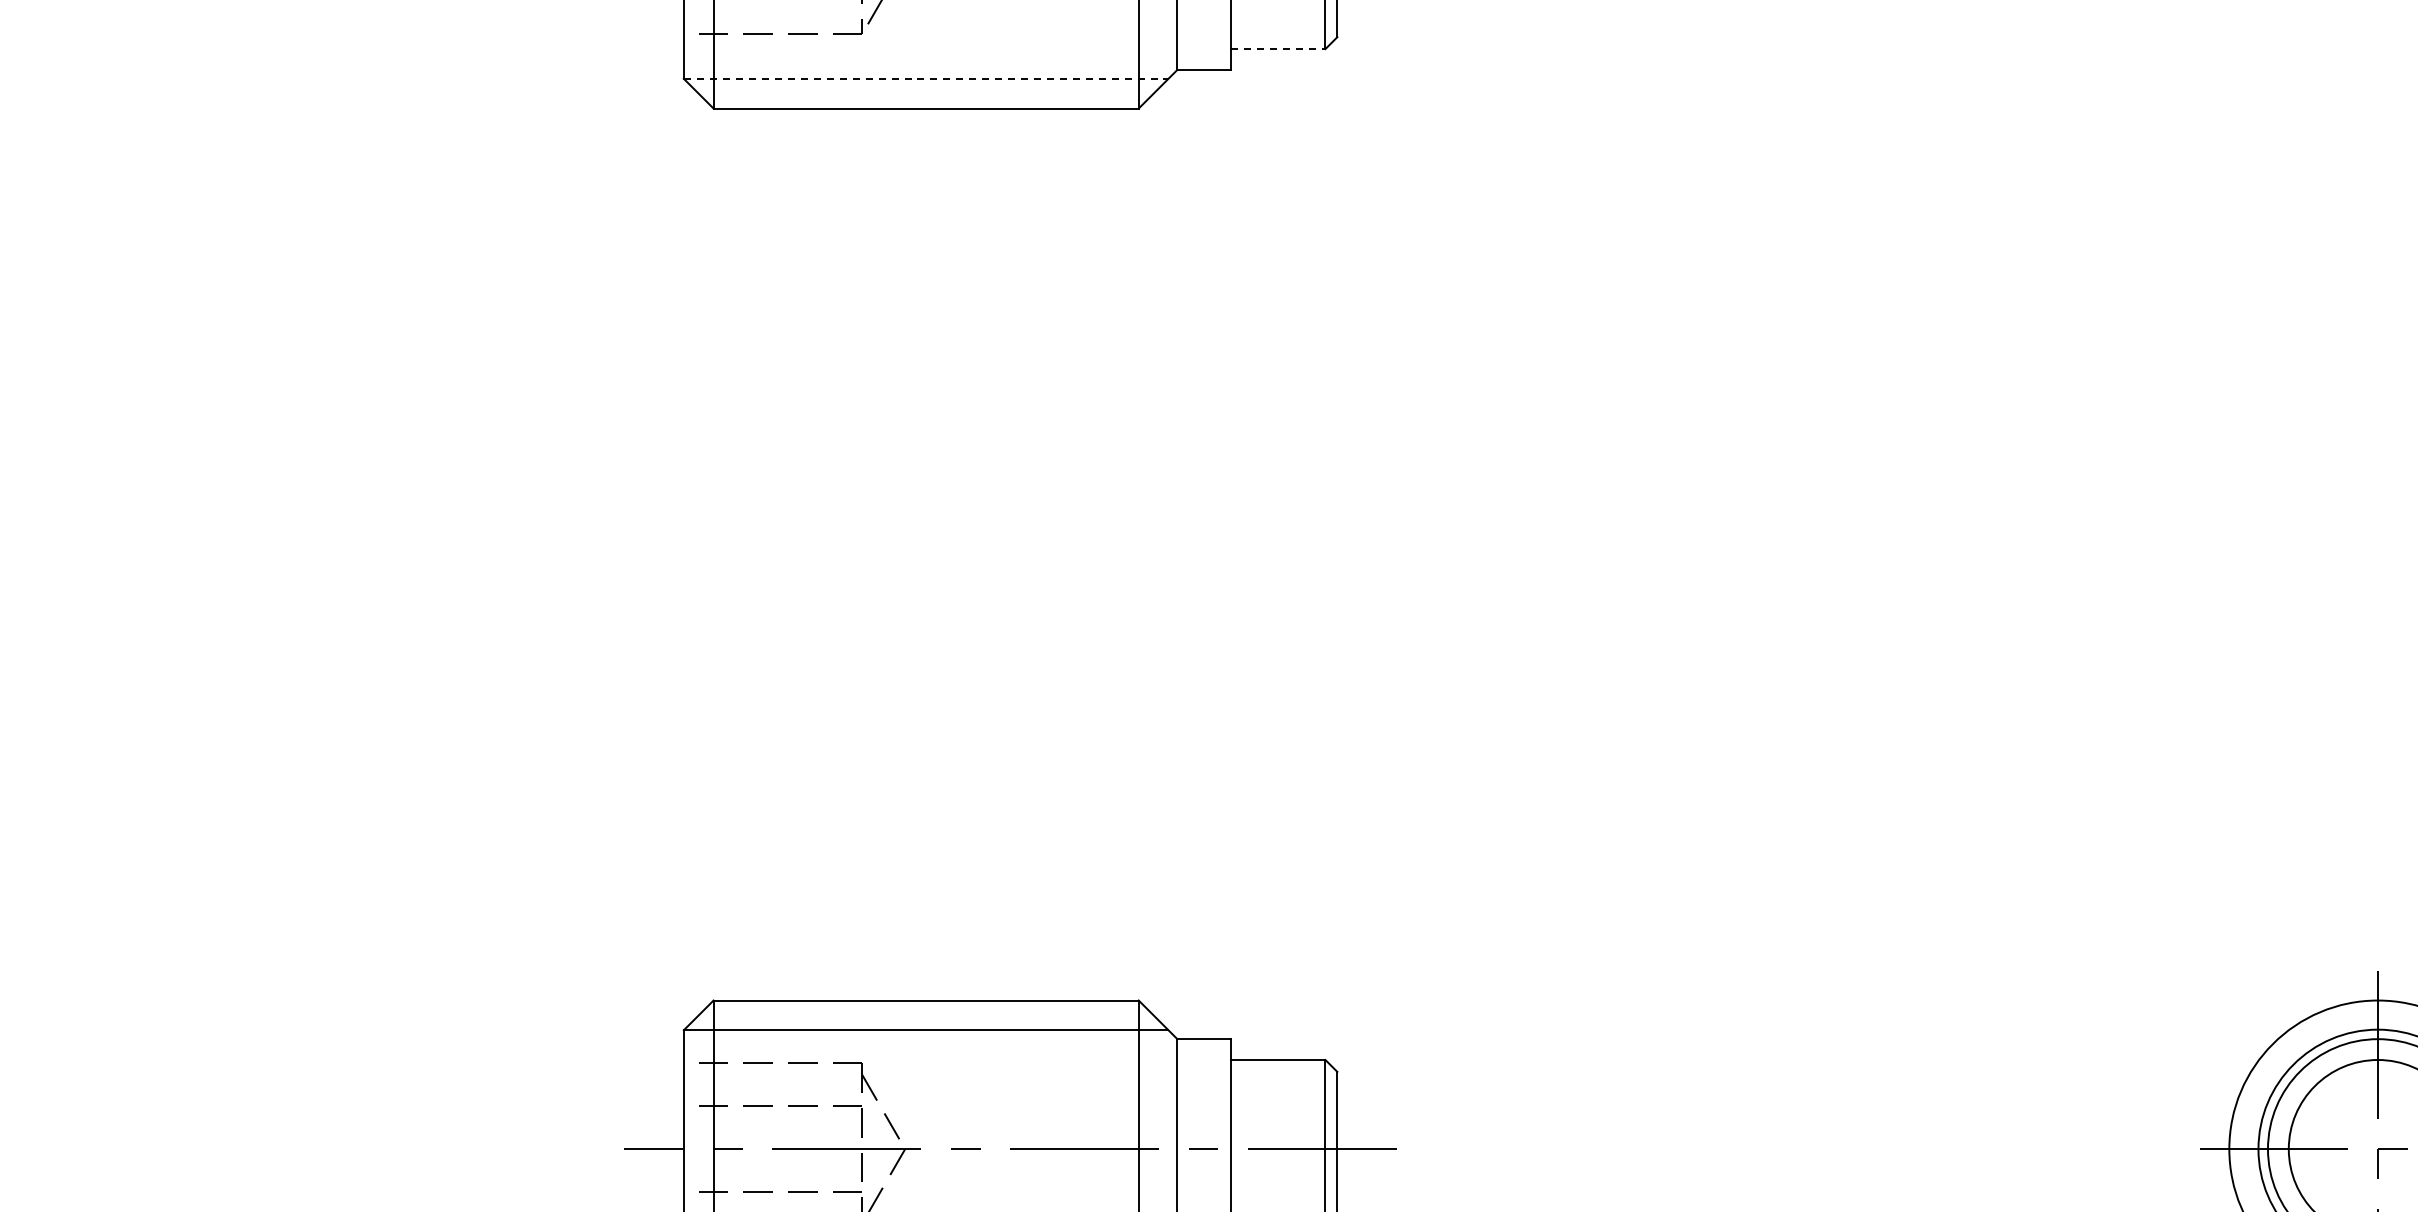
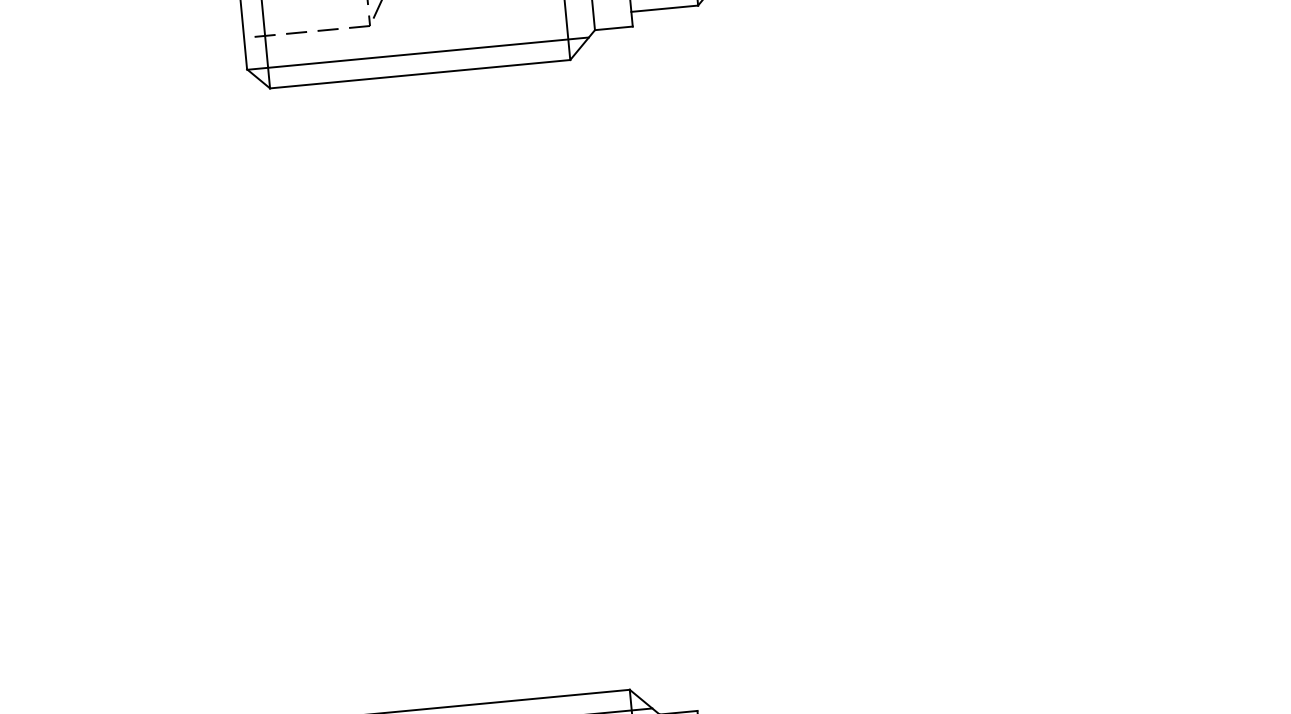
line: (1278, 49) -> (664, 9), dashed -> solid
line: (926, 79) -> (418, 53), dashed -> solid

